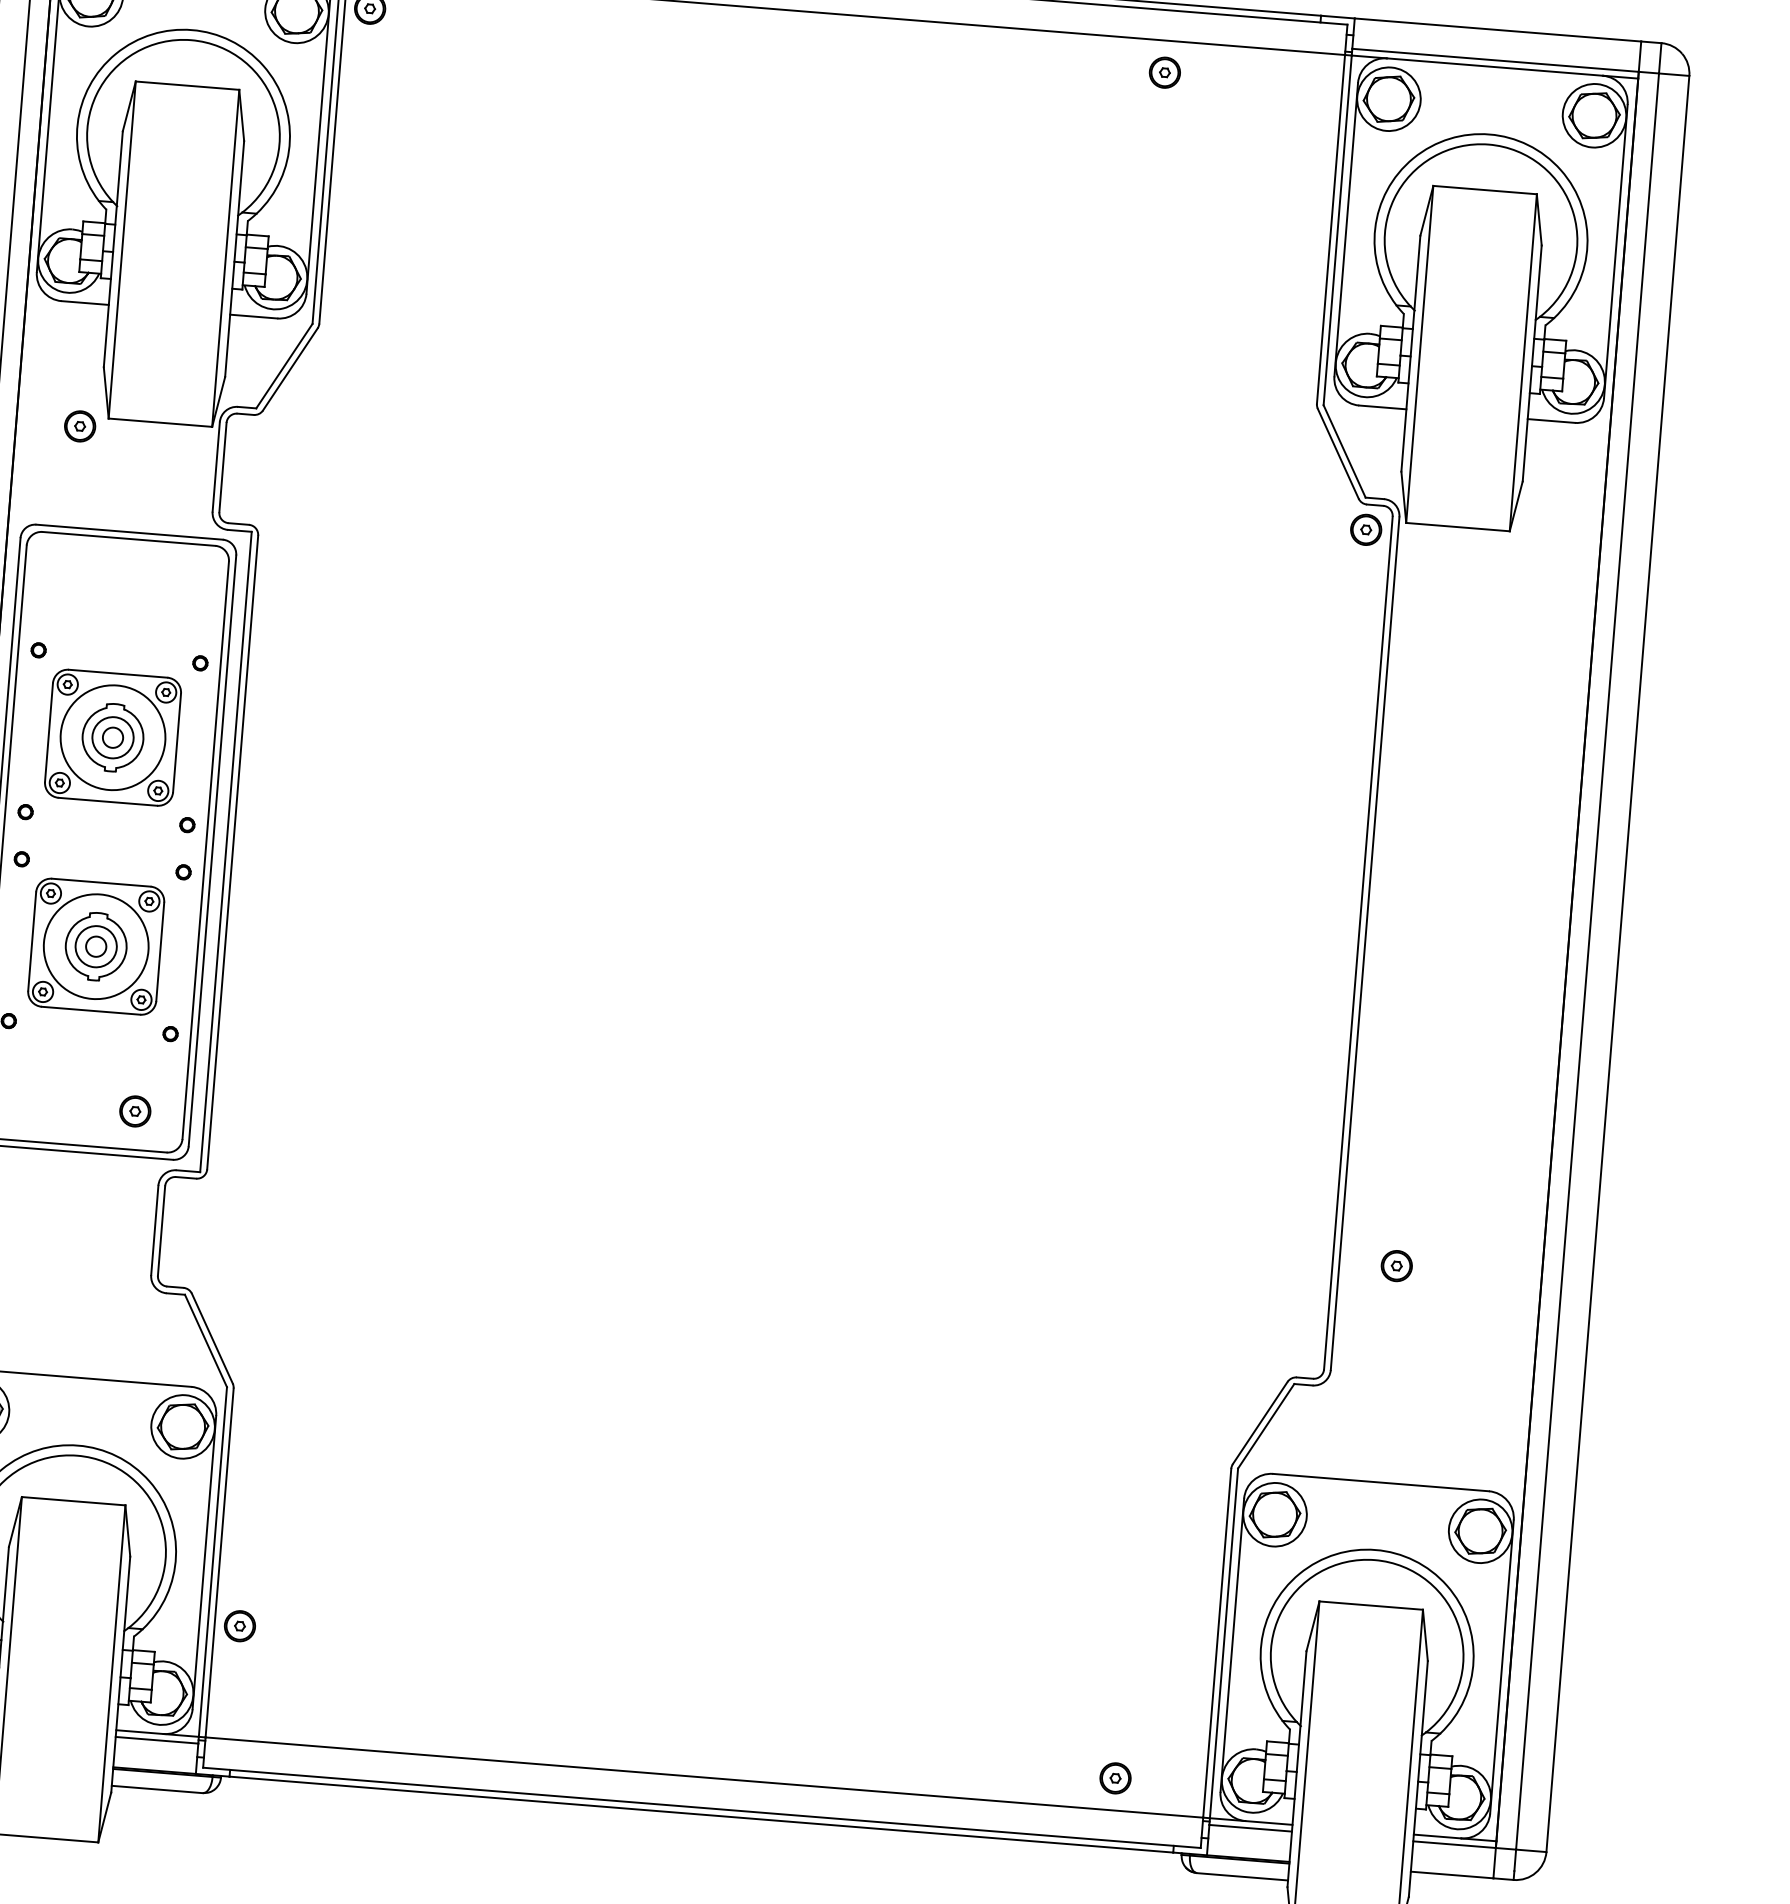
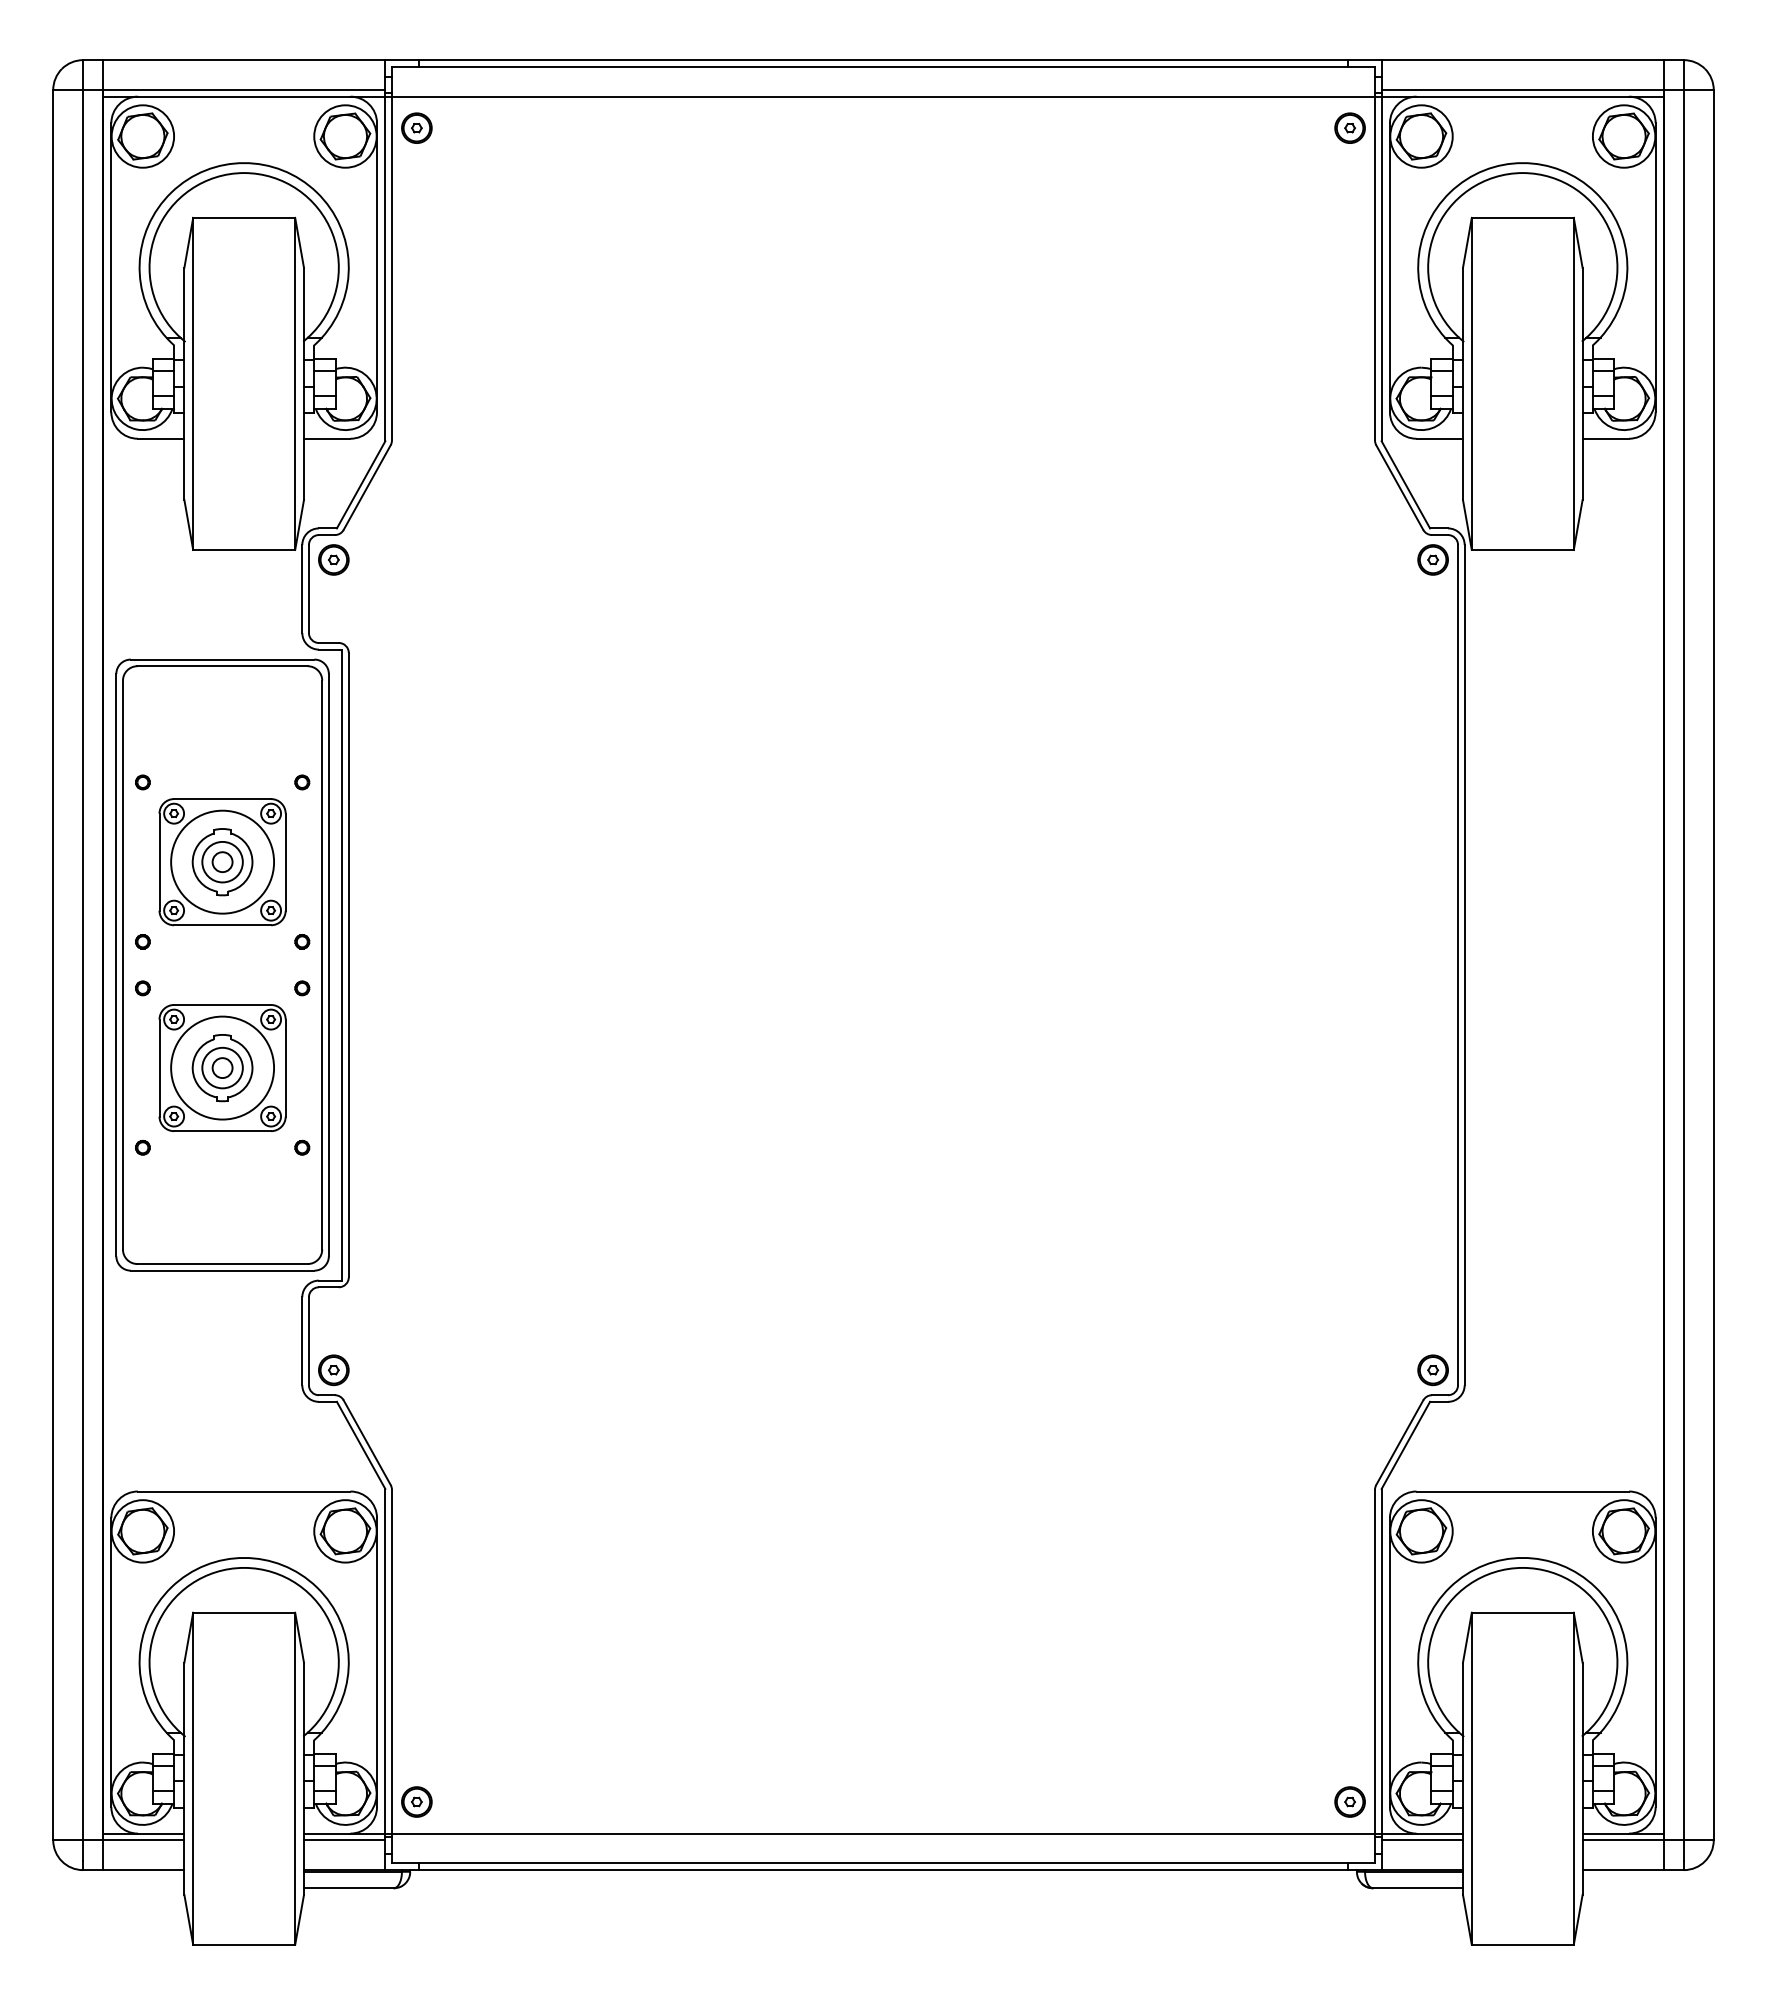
part: (1164, 71) -> (1349, 127), moved
part: (79, 425) -> (333, 559), moved
part: (134, 1111) -> (333, 1370), moved
part: (1396, 1266) -> (1432, 1370), moved
part: (239, 1625) -> (416, 1801), moved
part: (1114, 1777) -> (1349, 1801), moved

